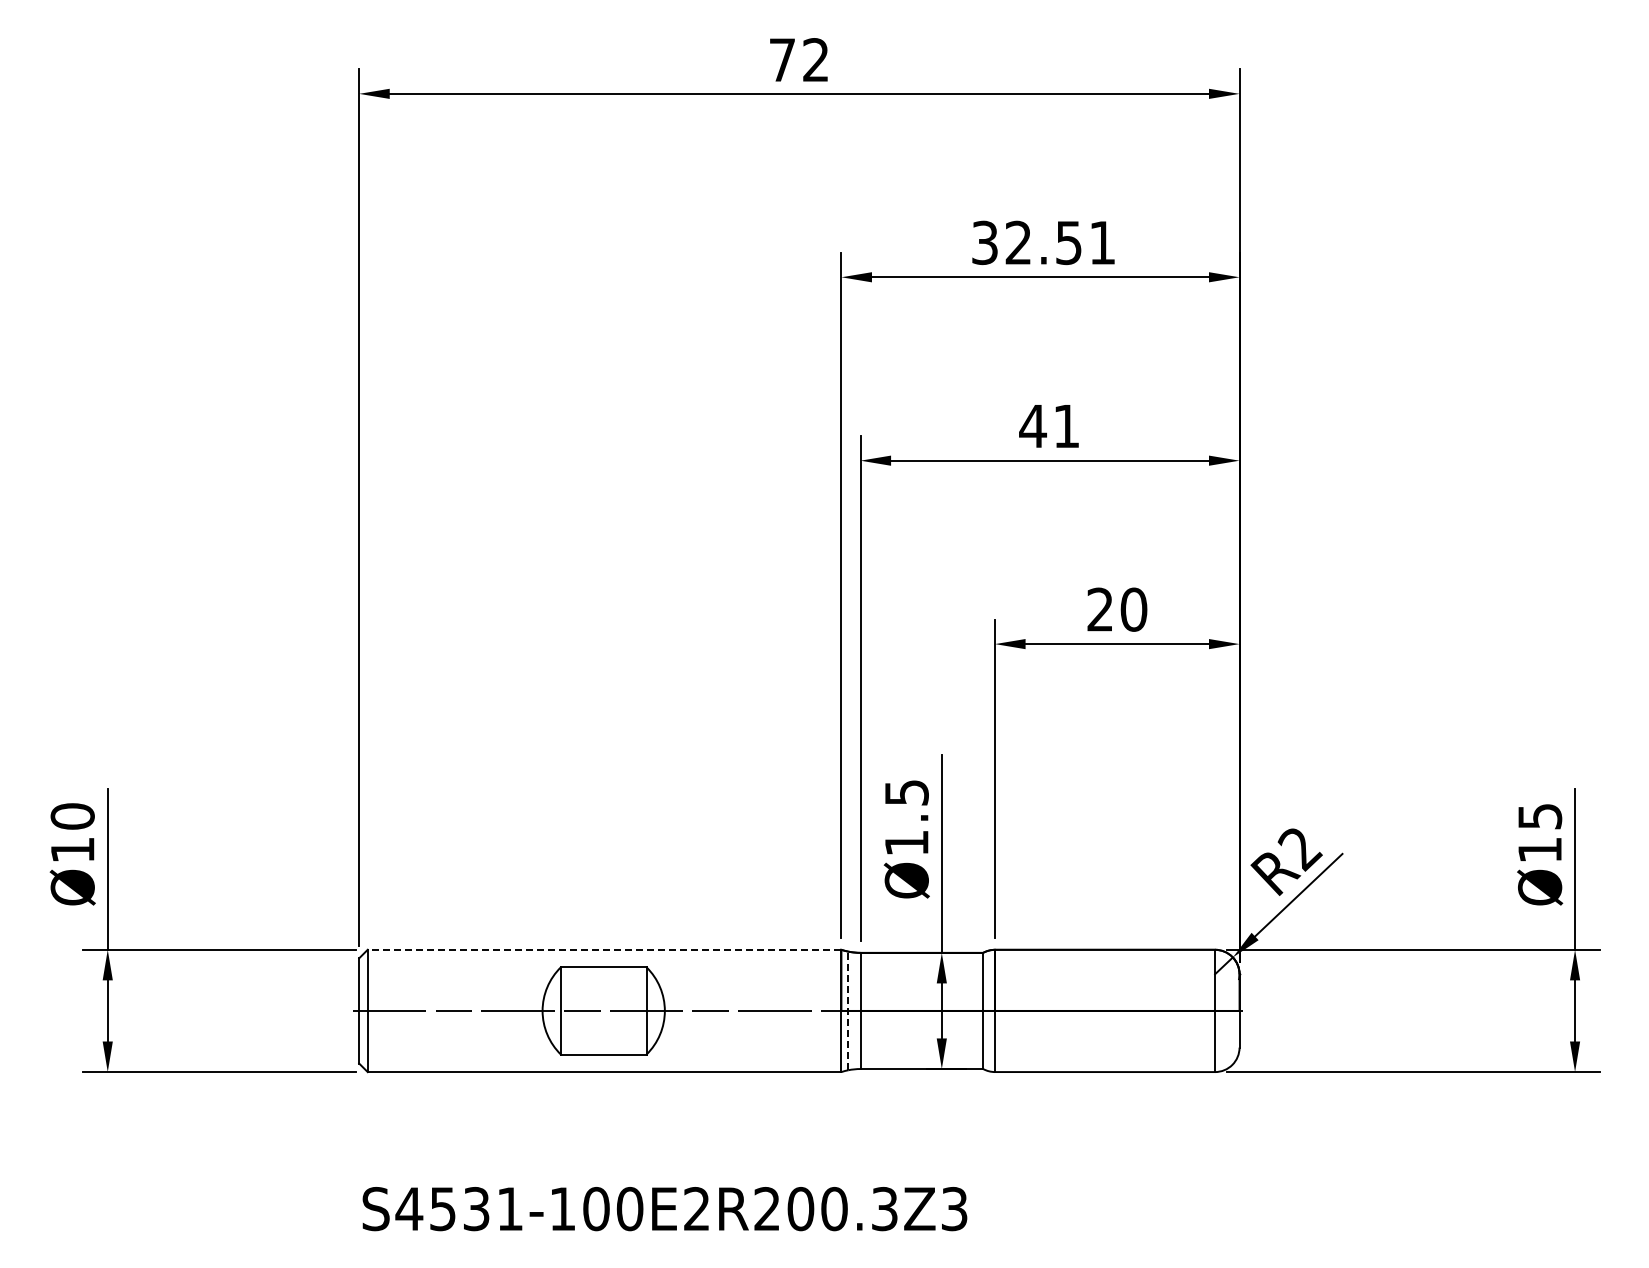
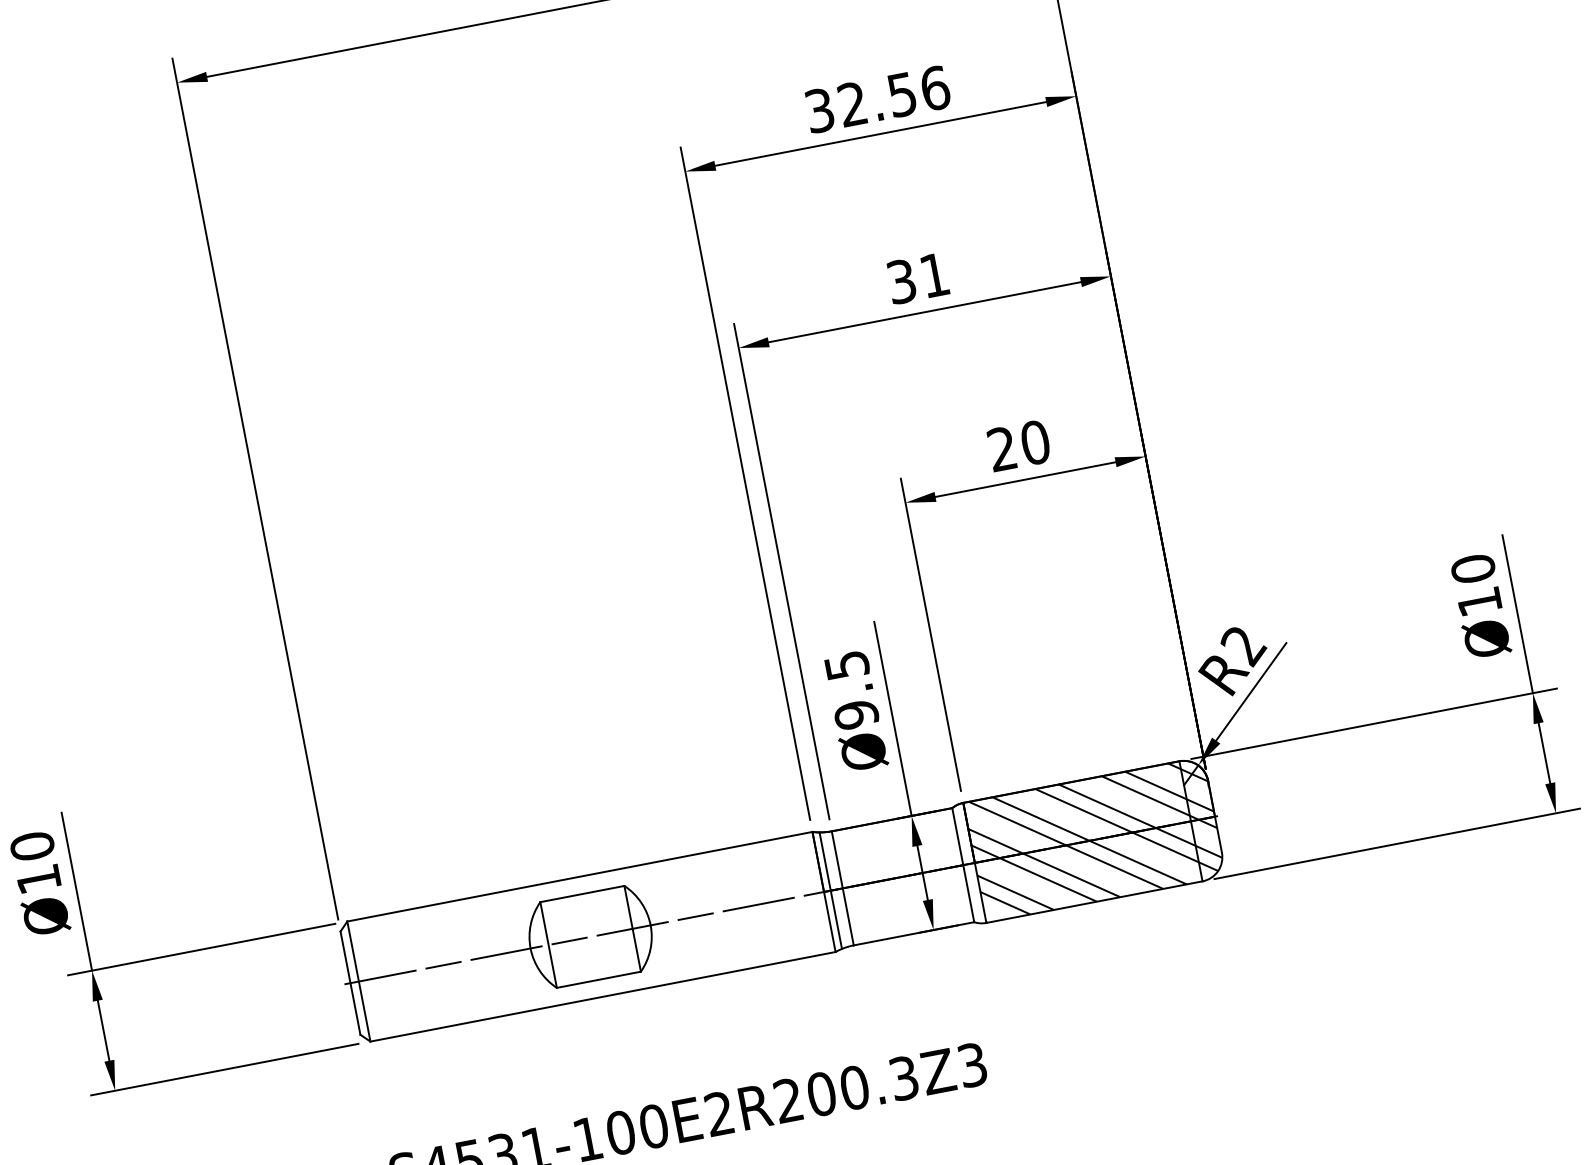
text: (1102, 242) -> (935, 88), 32.51 -> 32.56
text: (1032, 426) -> (901, 281), 41 -> 31
text: (1540, 816) -> (1473, 568), Ø15 -> Ø10
text: (906, 843) -> (856, 715), Ø1.5 -> Ø9.5
line: (604, 949) -> (579, 876), dashed -> solid
line: (848, 1010) -> (830, 890), dashed -> solid
hatch: (1117, 1010) -> (1095, 839), added

